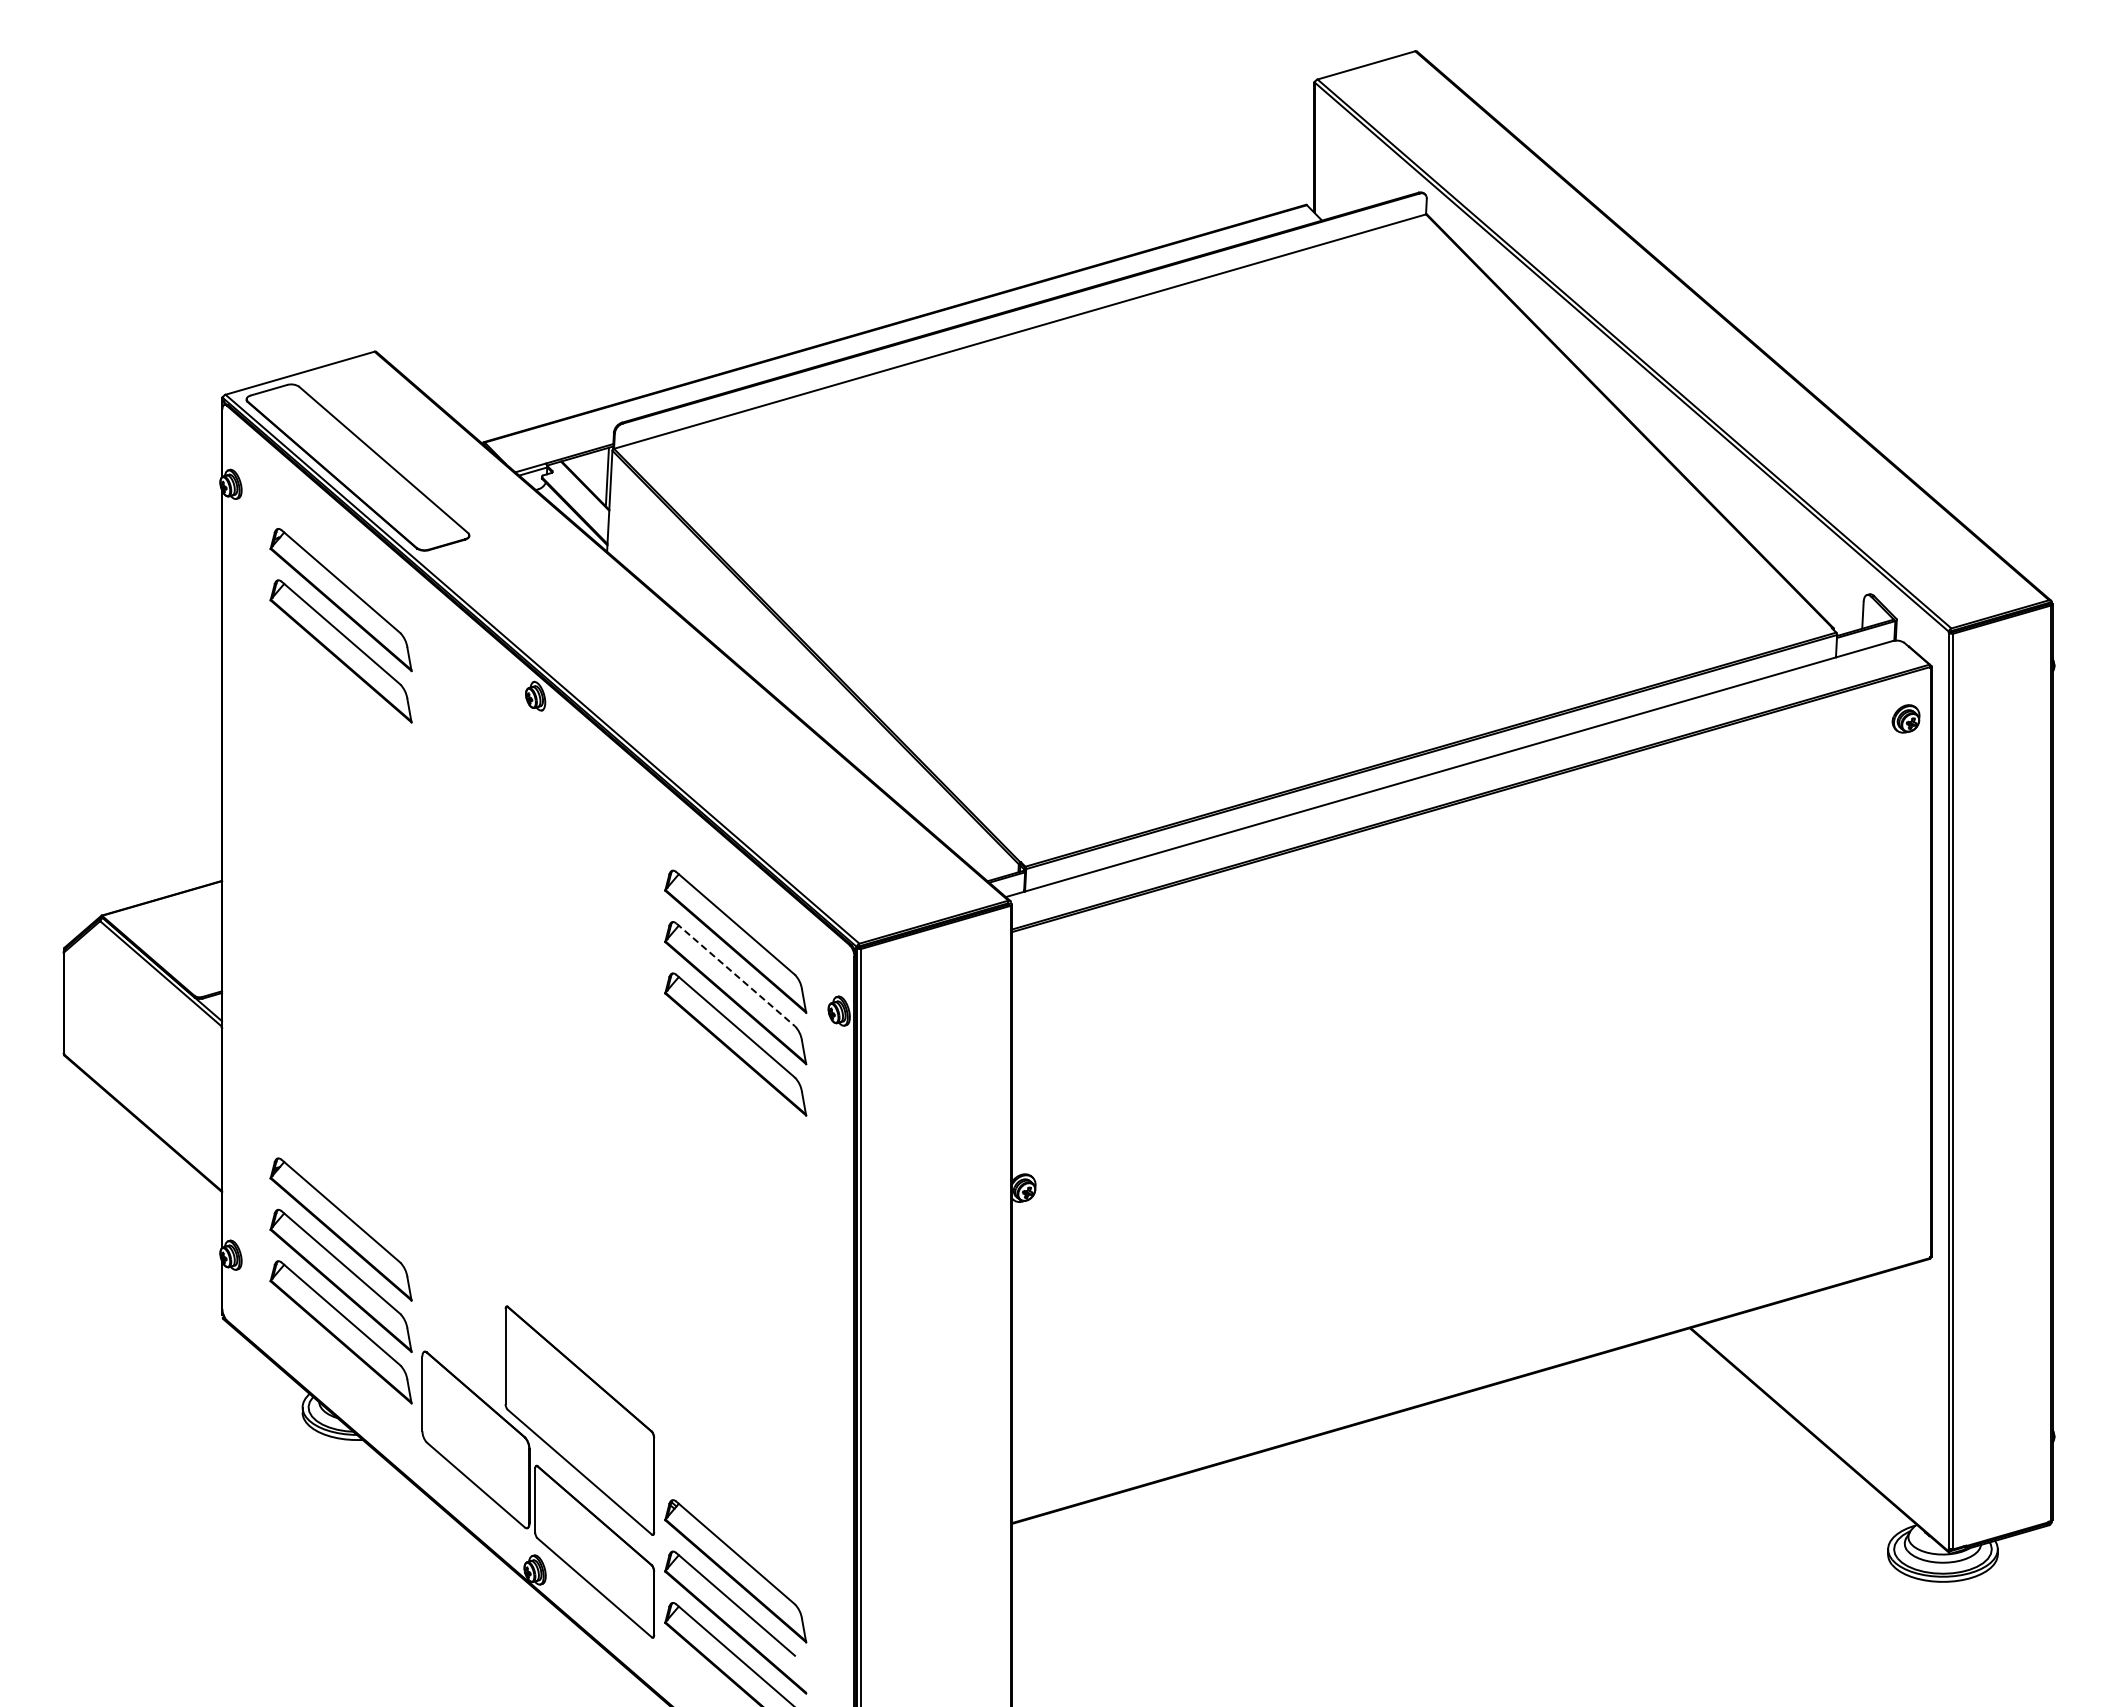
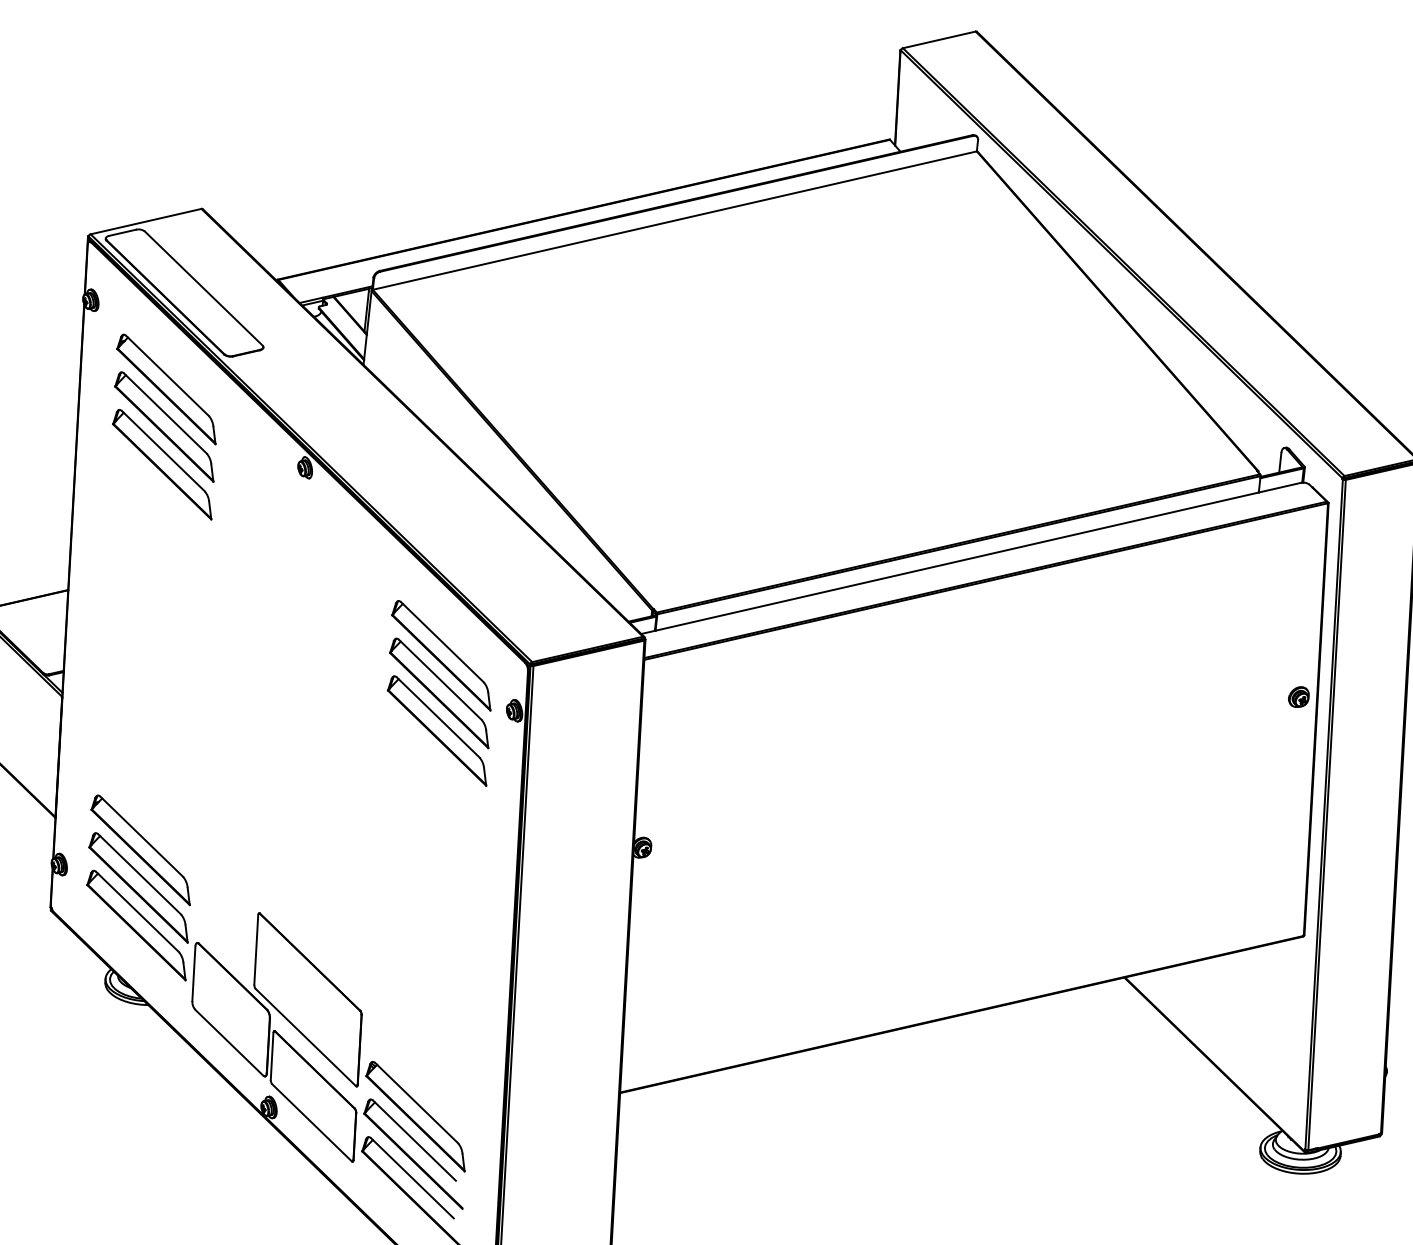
part: (340, 702) -> (162, 464), added
part: (1905, 718) -> (1298, 696), moved
line: (736, 975) -> (440, 680), dashed -> solid

